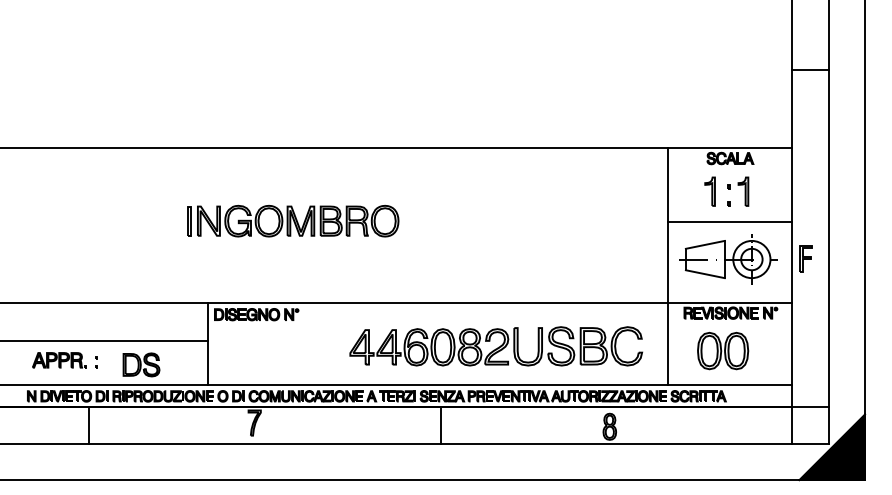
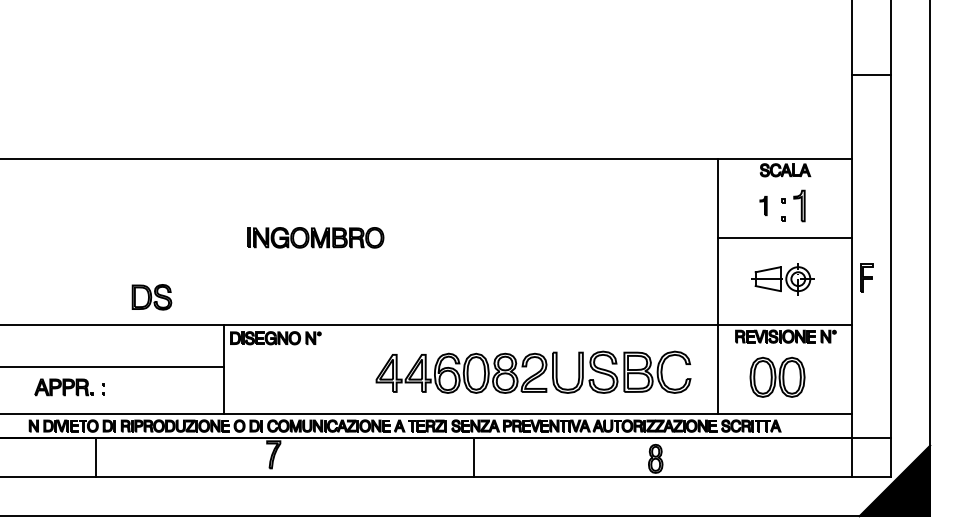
part: (710, 191) -> (763, 205), size x0.6
part: (293, 221) -> (315, 237), size x0.6
part: (727, 260) -> (782, 279), size x0.6
part: (141, 365) -> (151, 297), moved

